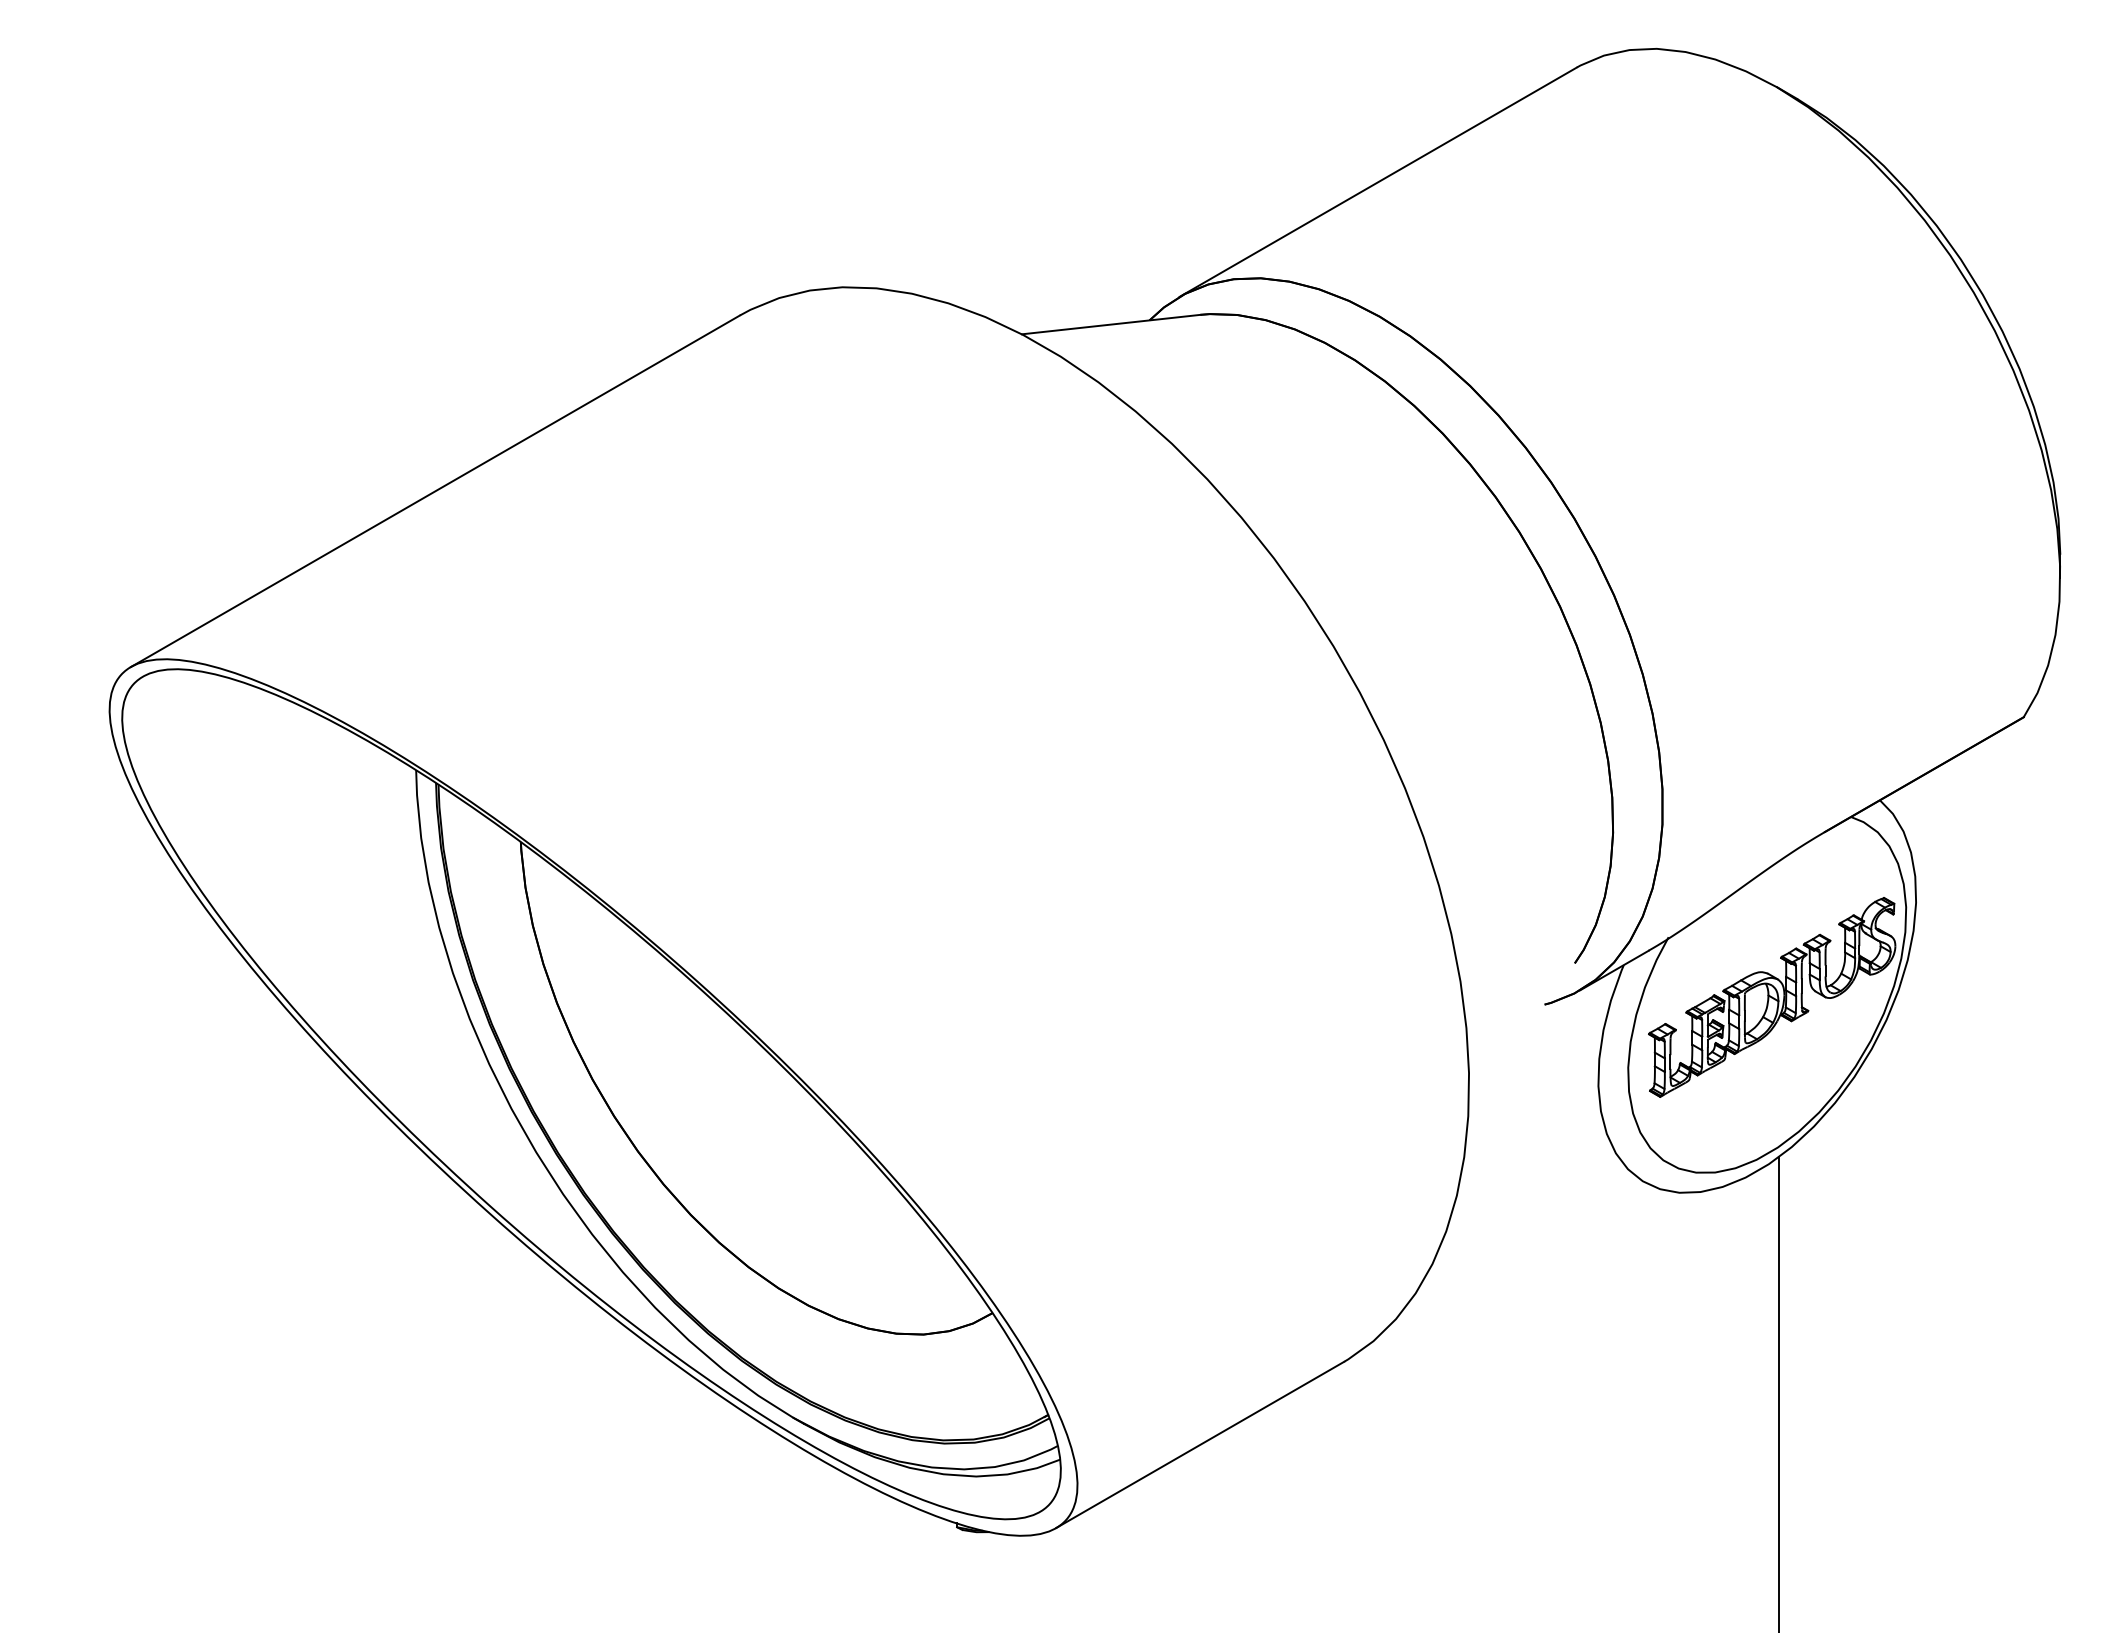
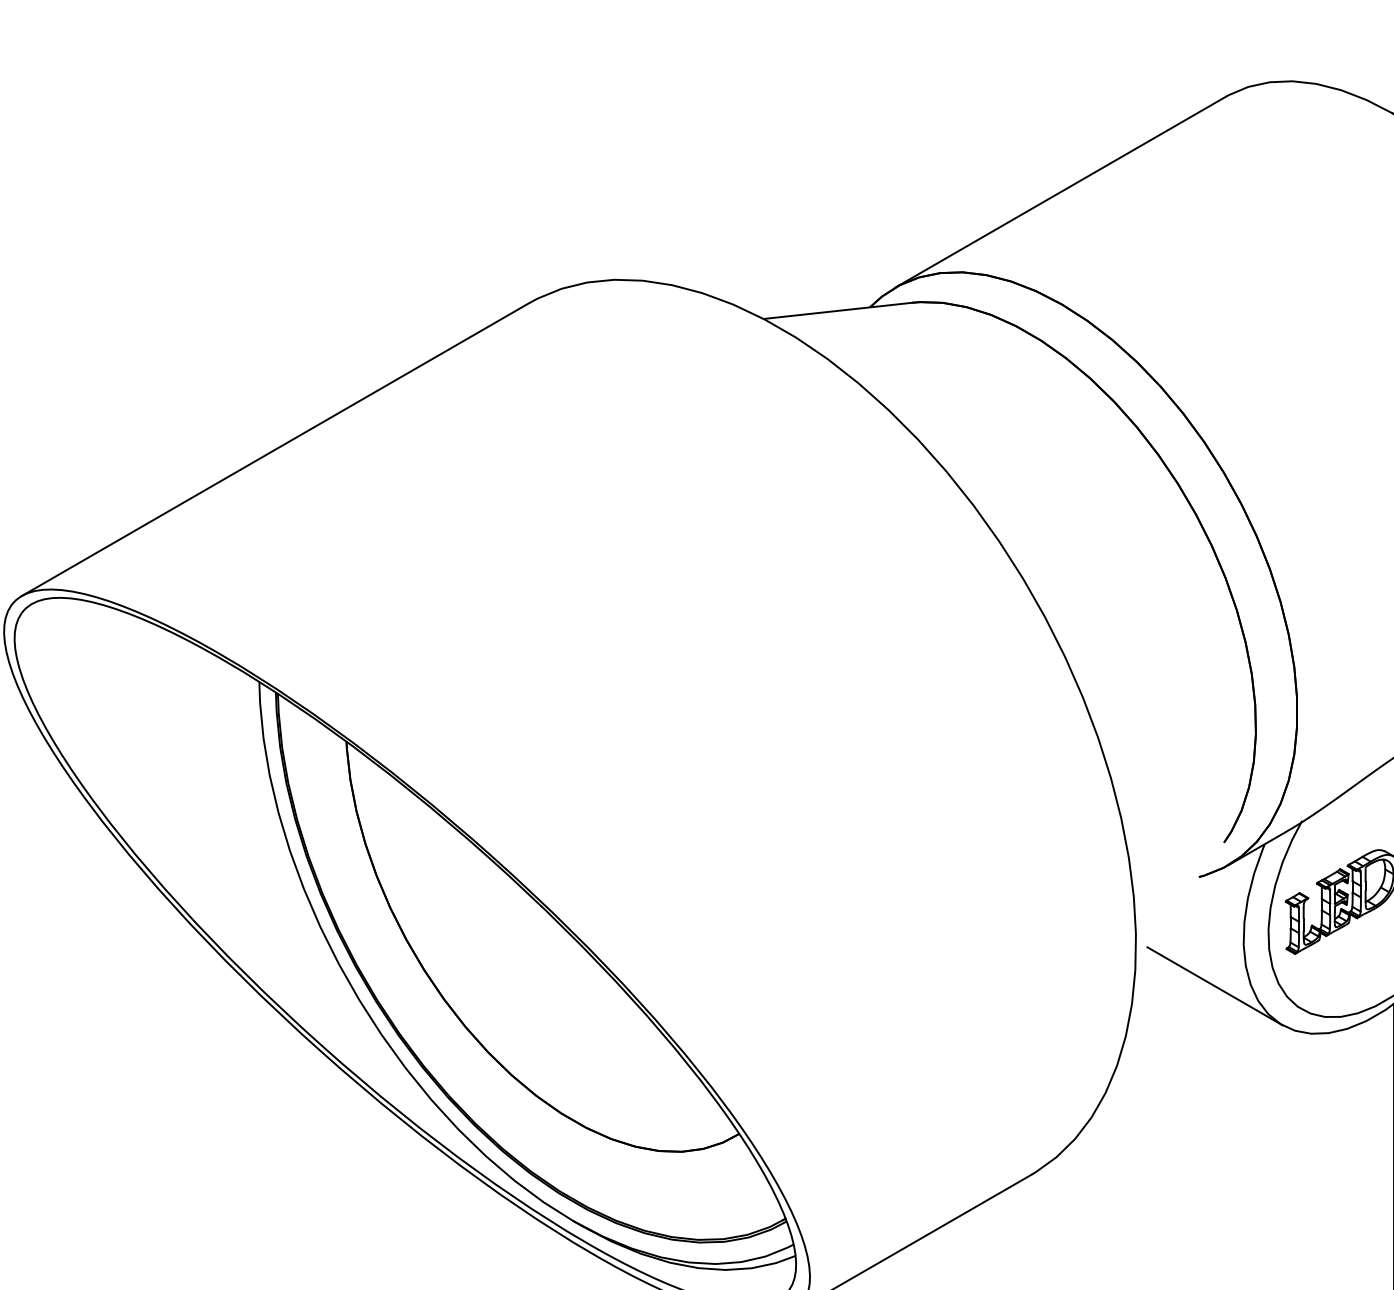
line: (1563, 1135) -> (1214, 986), added

